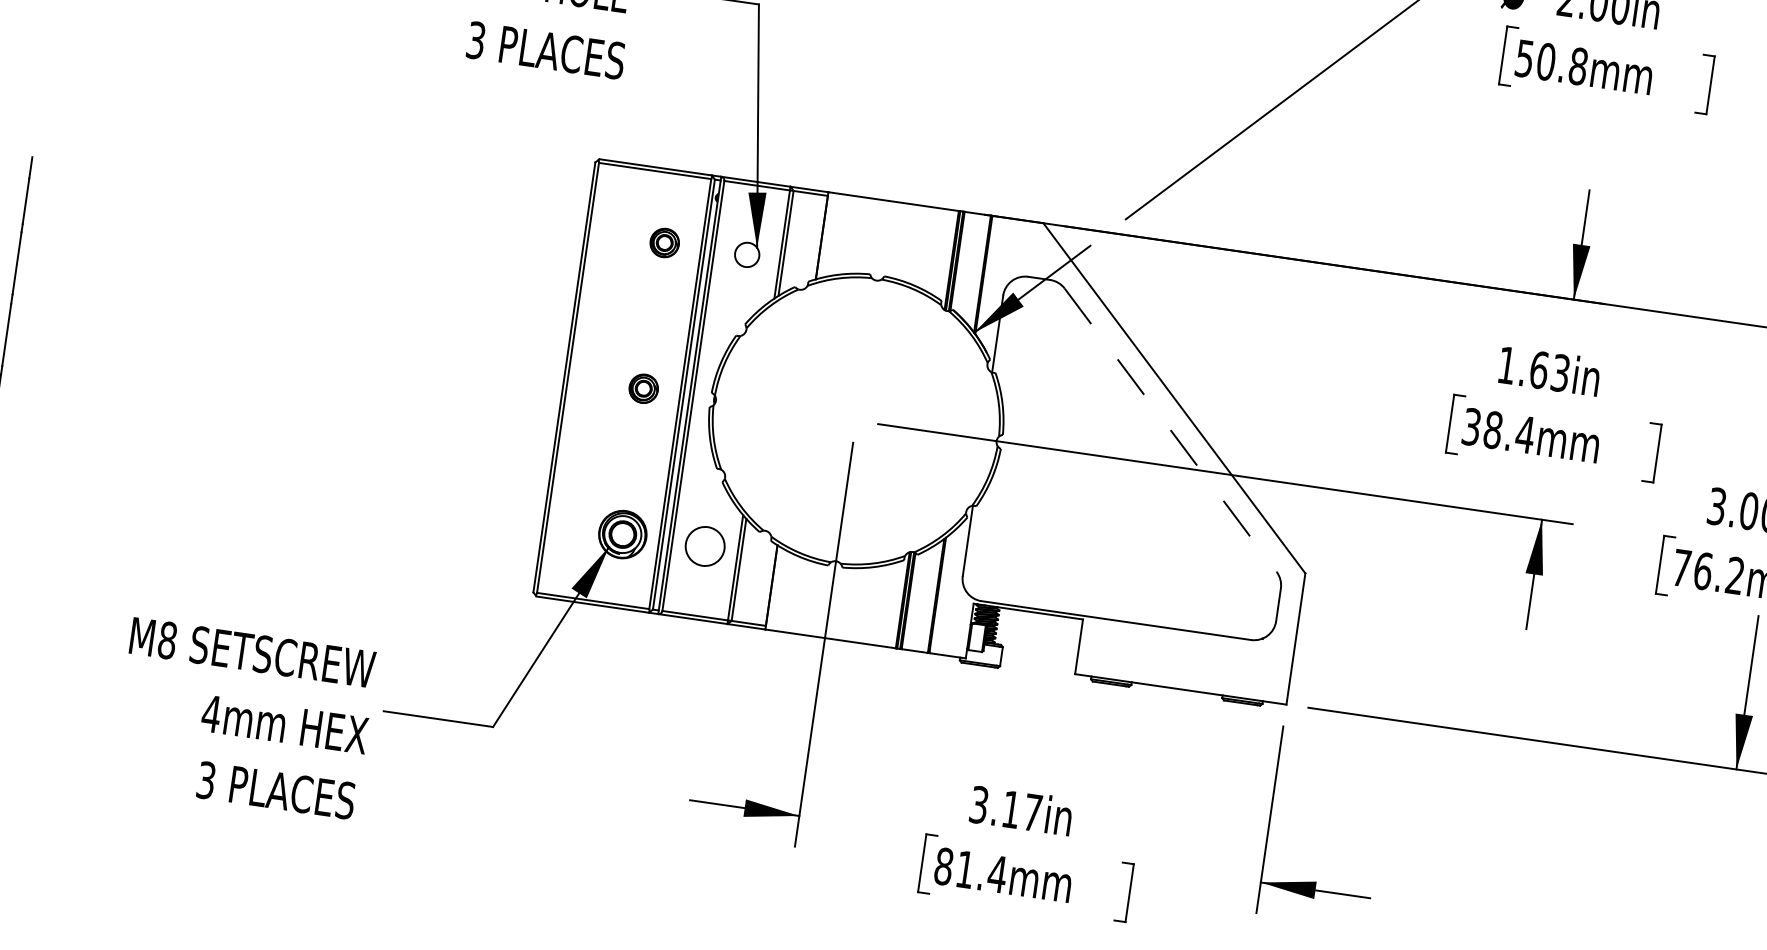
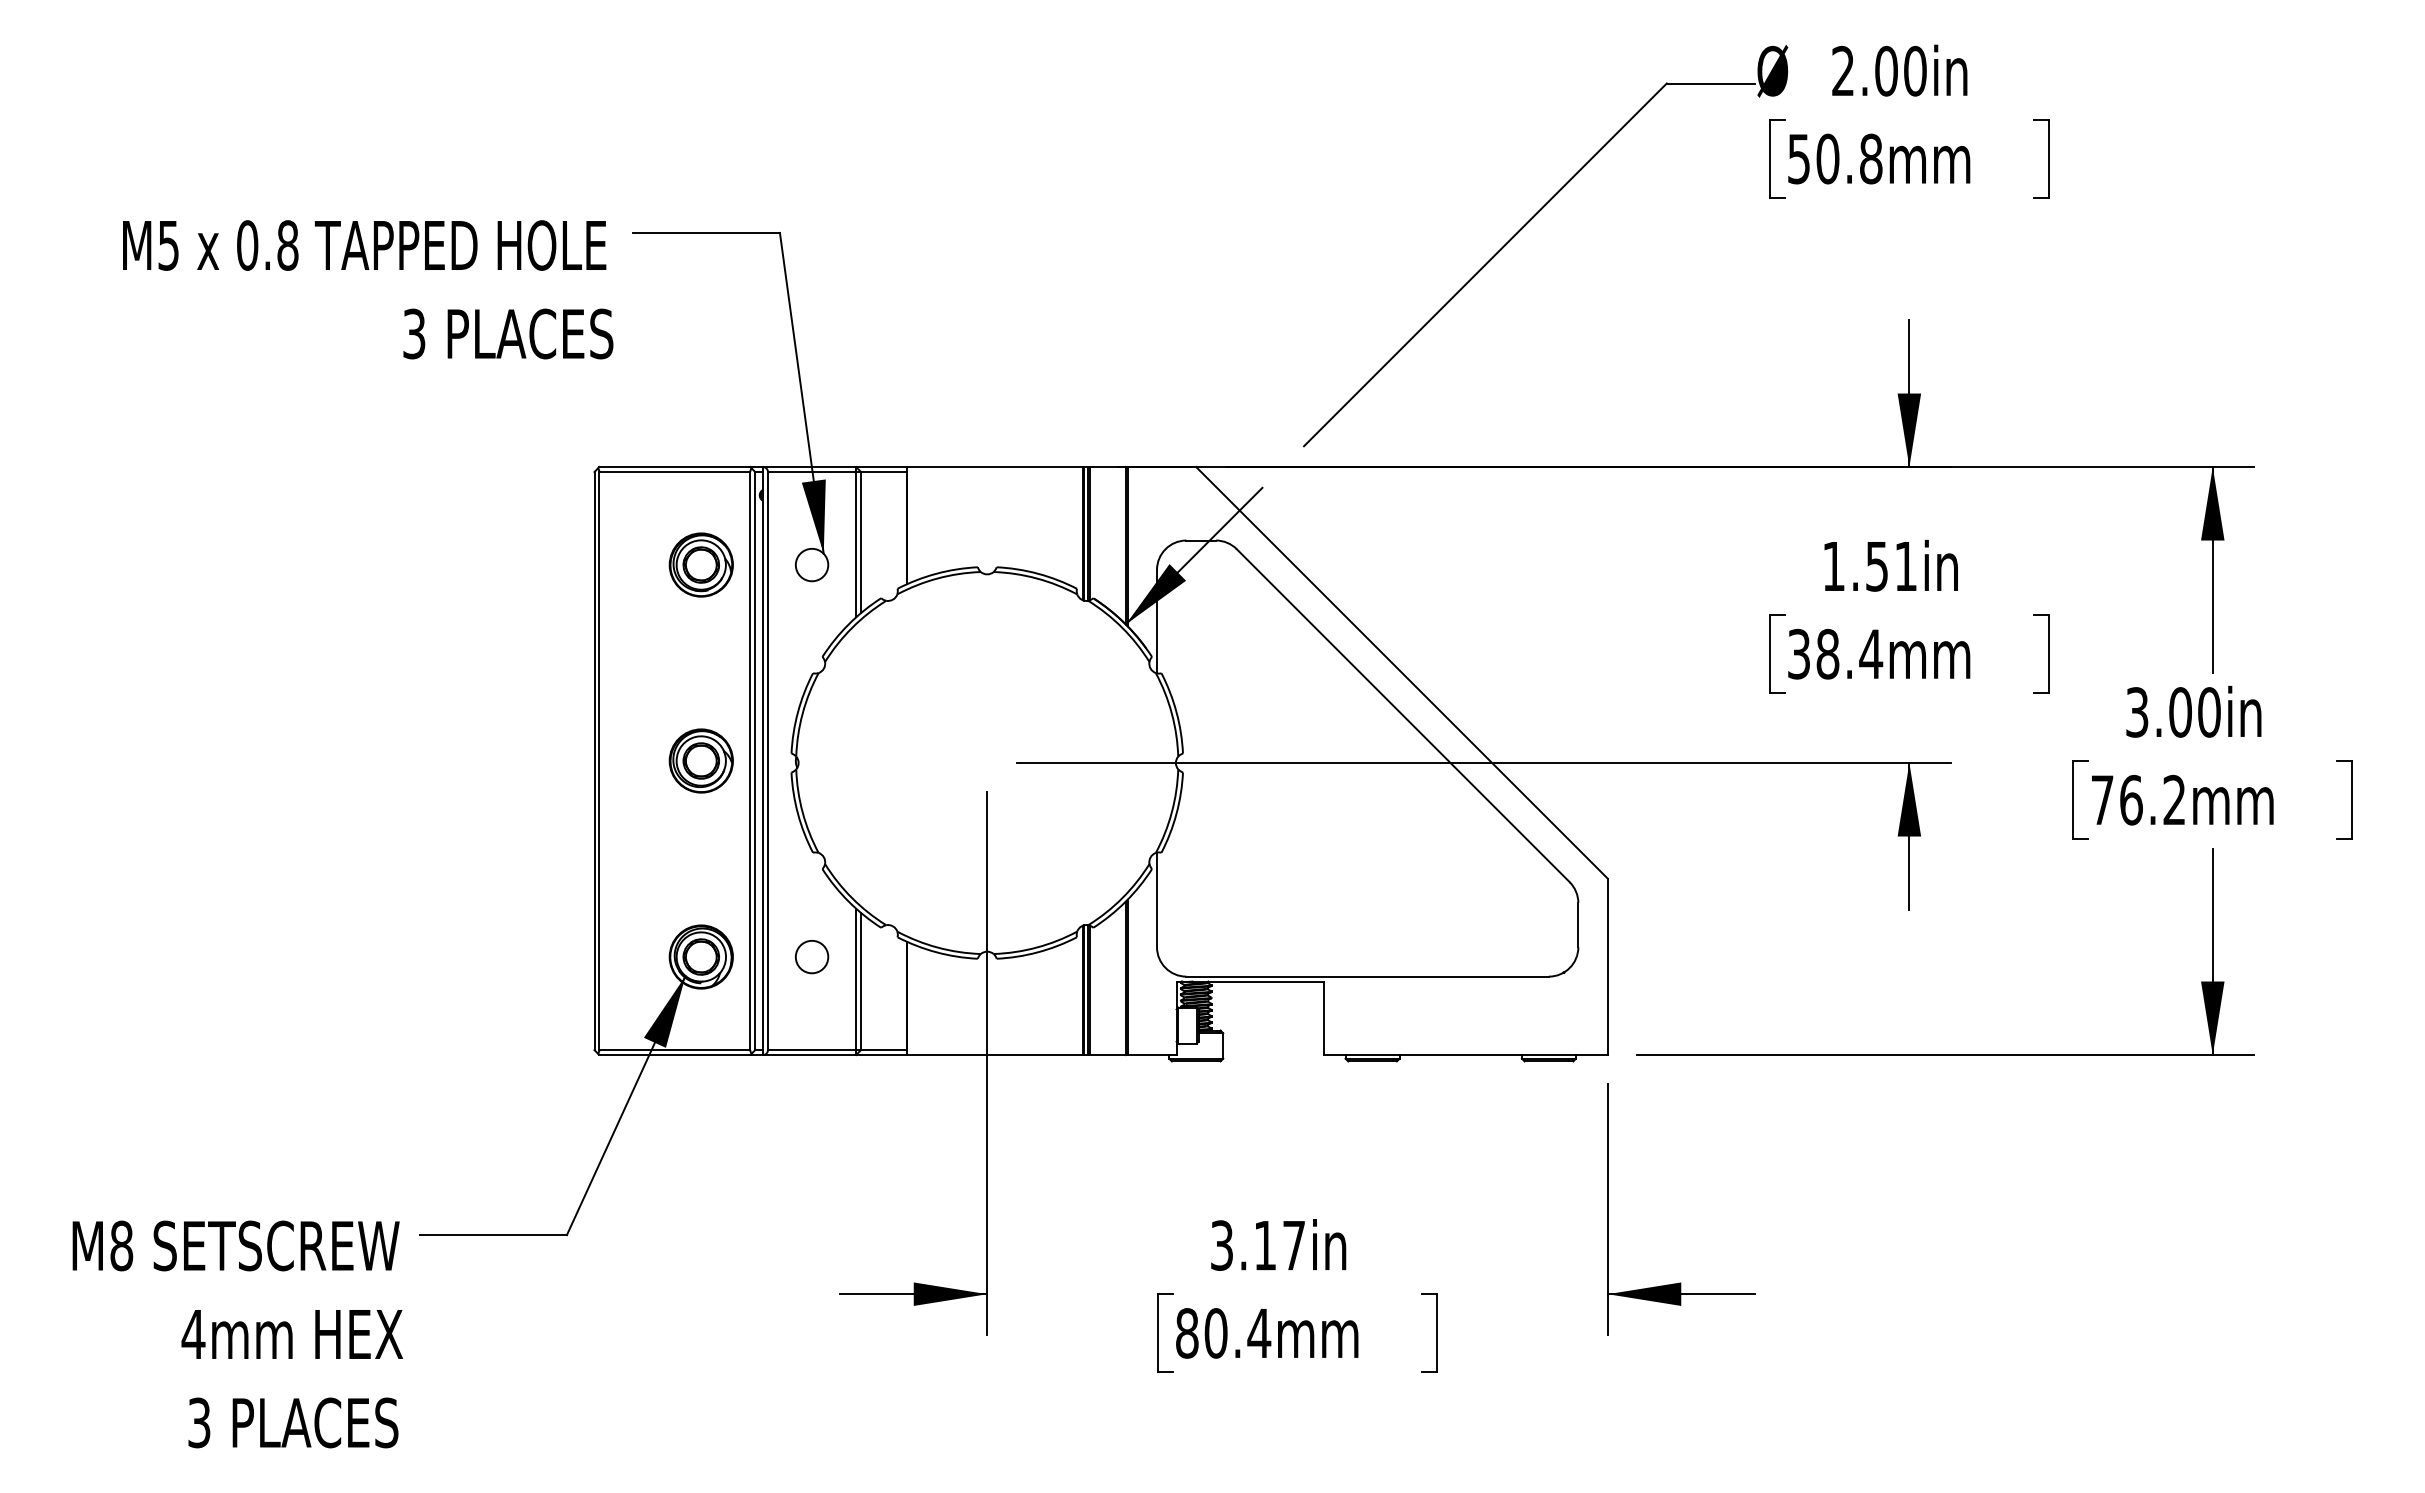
part: (664, 242) -> (700, 564), size x1.67
text: (1549, 371) -> (1891, 566), 1.63in -> 1.51in
part: (643, 388) -> (700, 760), size x1.67
line: (1170, 430) -> (1403, 716), dashed -> solid
circle: (704, 546) -> (811, 956), size x0.62
text: (244, 718) -> (237, 1334), moved
text: (964, 869) -> (1215, 1333), 81.4mm -> 80.4mm

